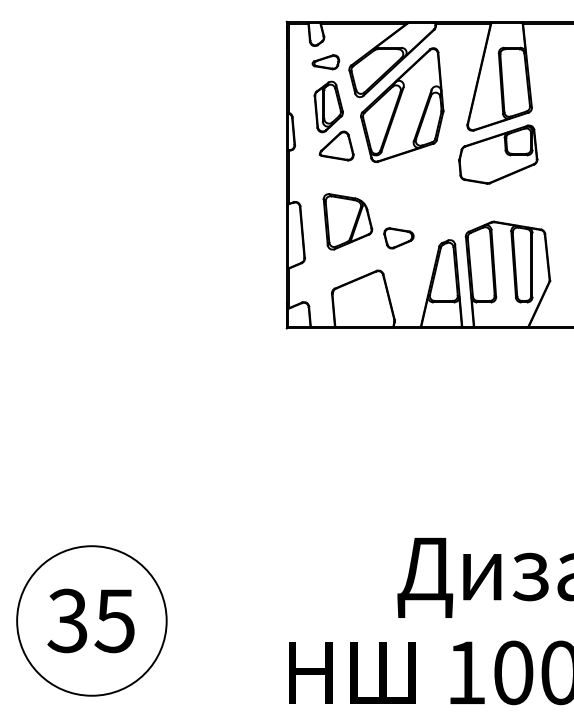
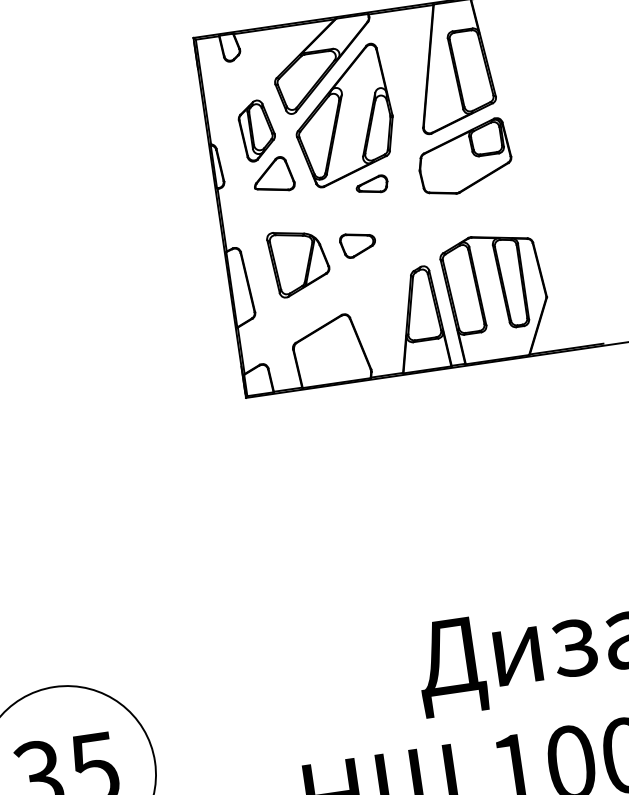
part: (325, 62) -> (371, 185), moved
part: (398, 238) -> (357, 245), moved

